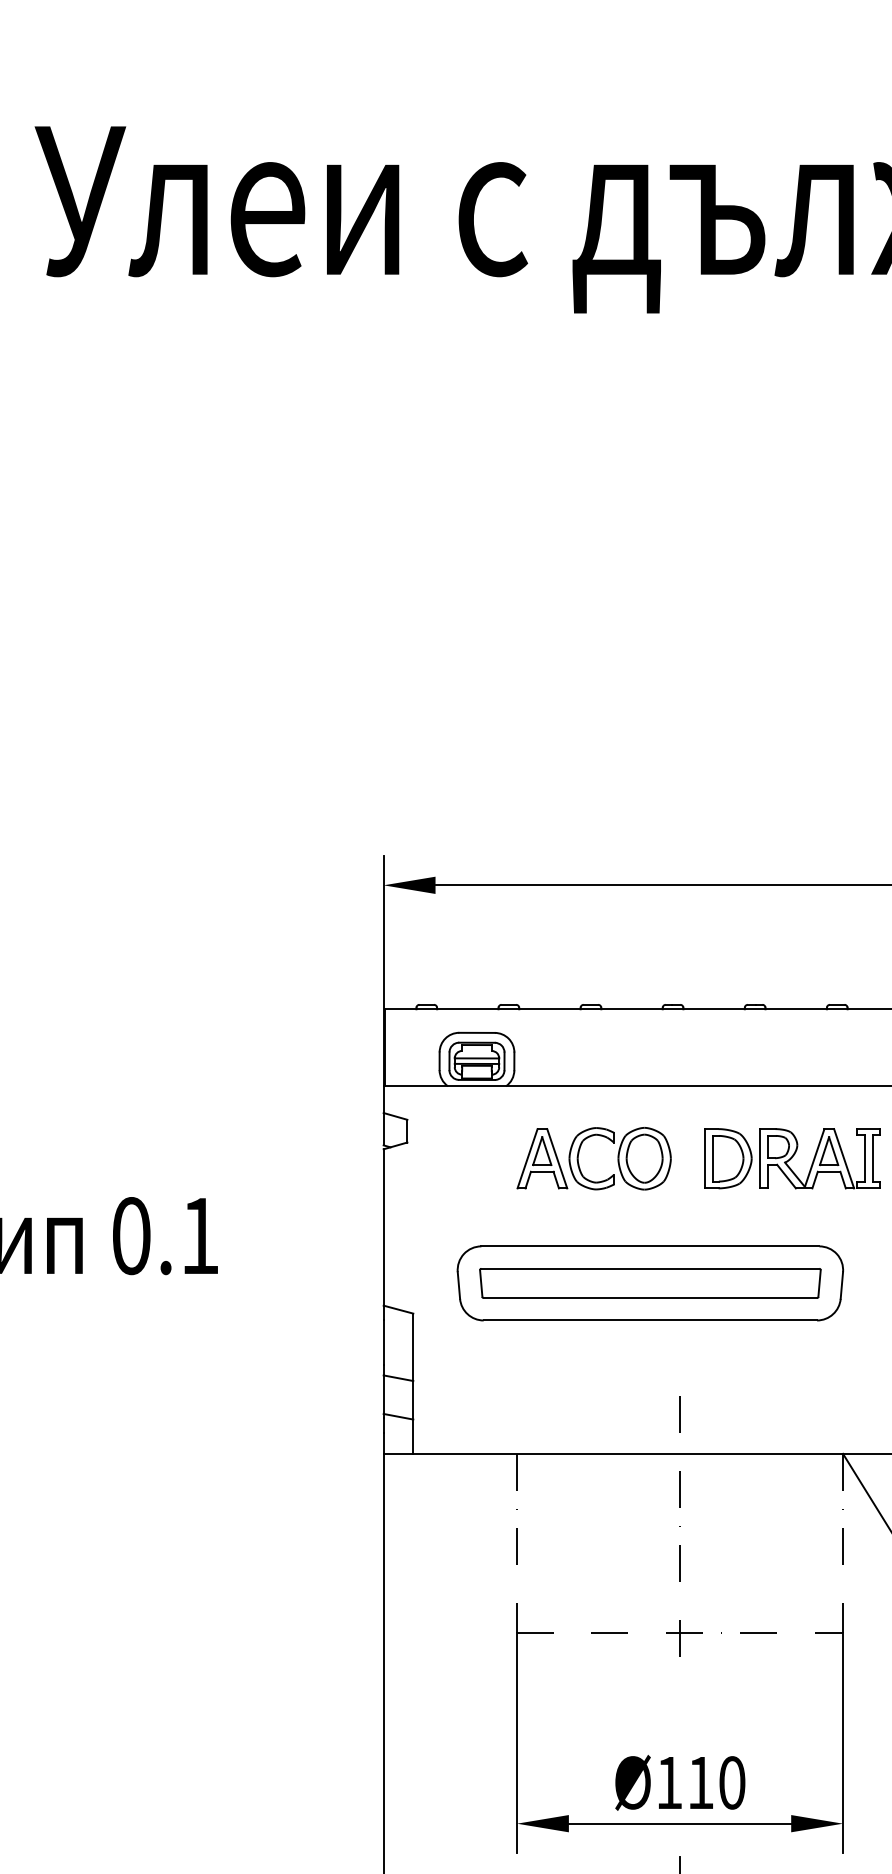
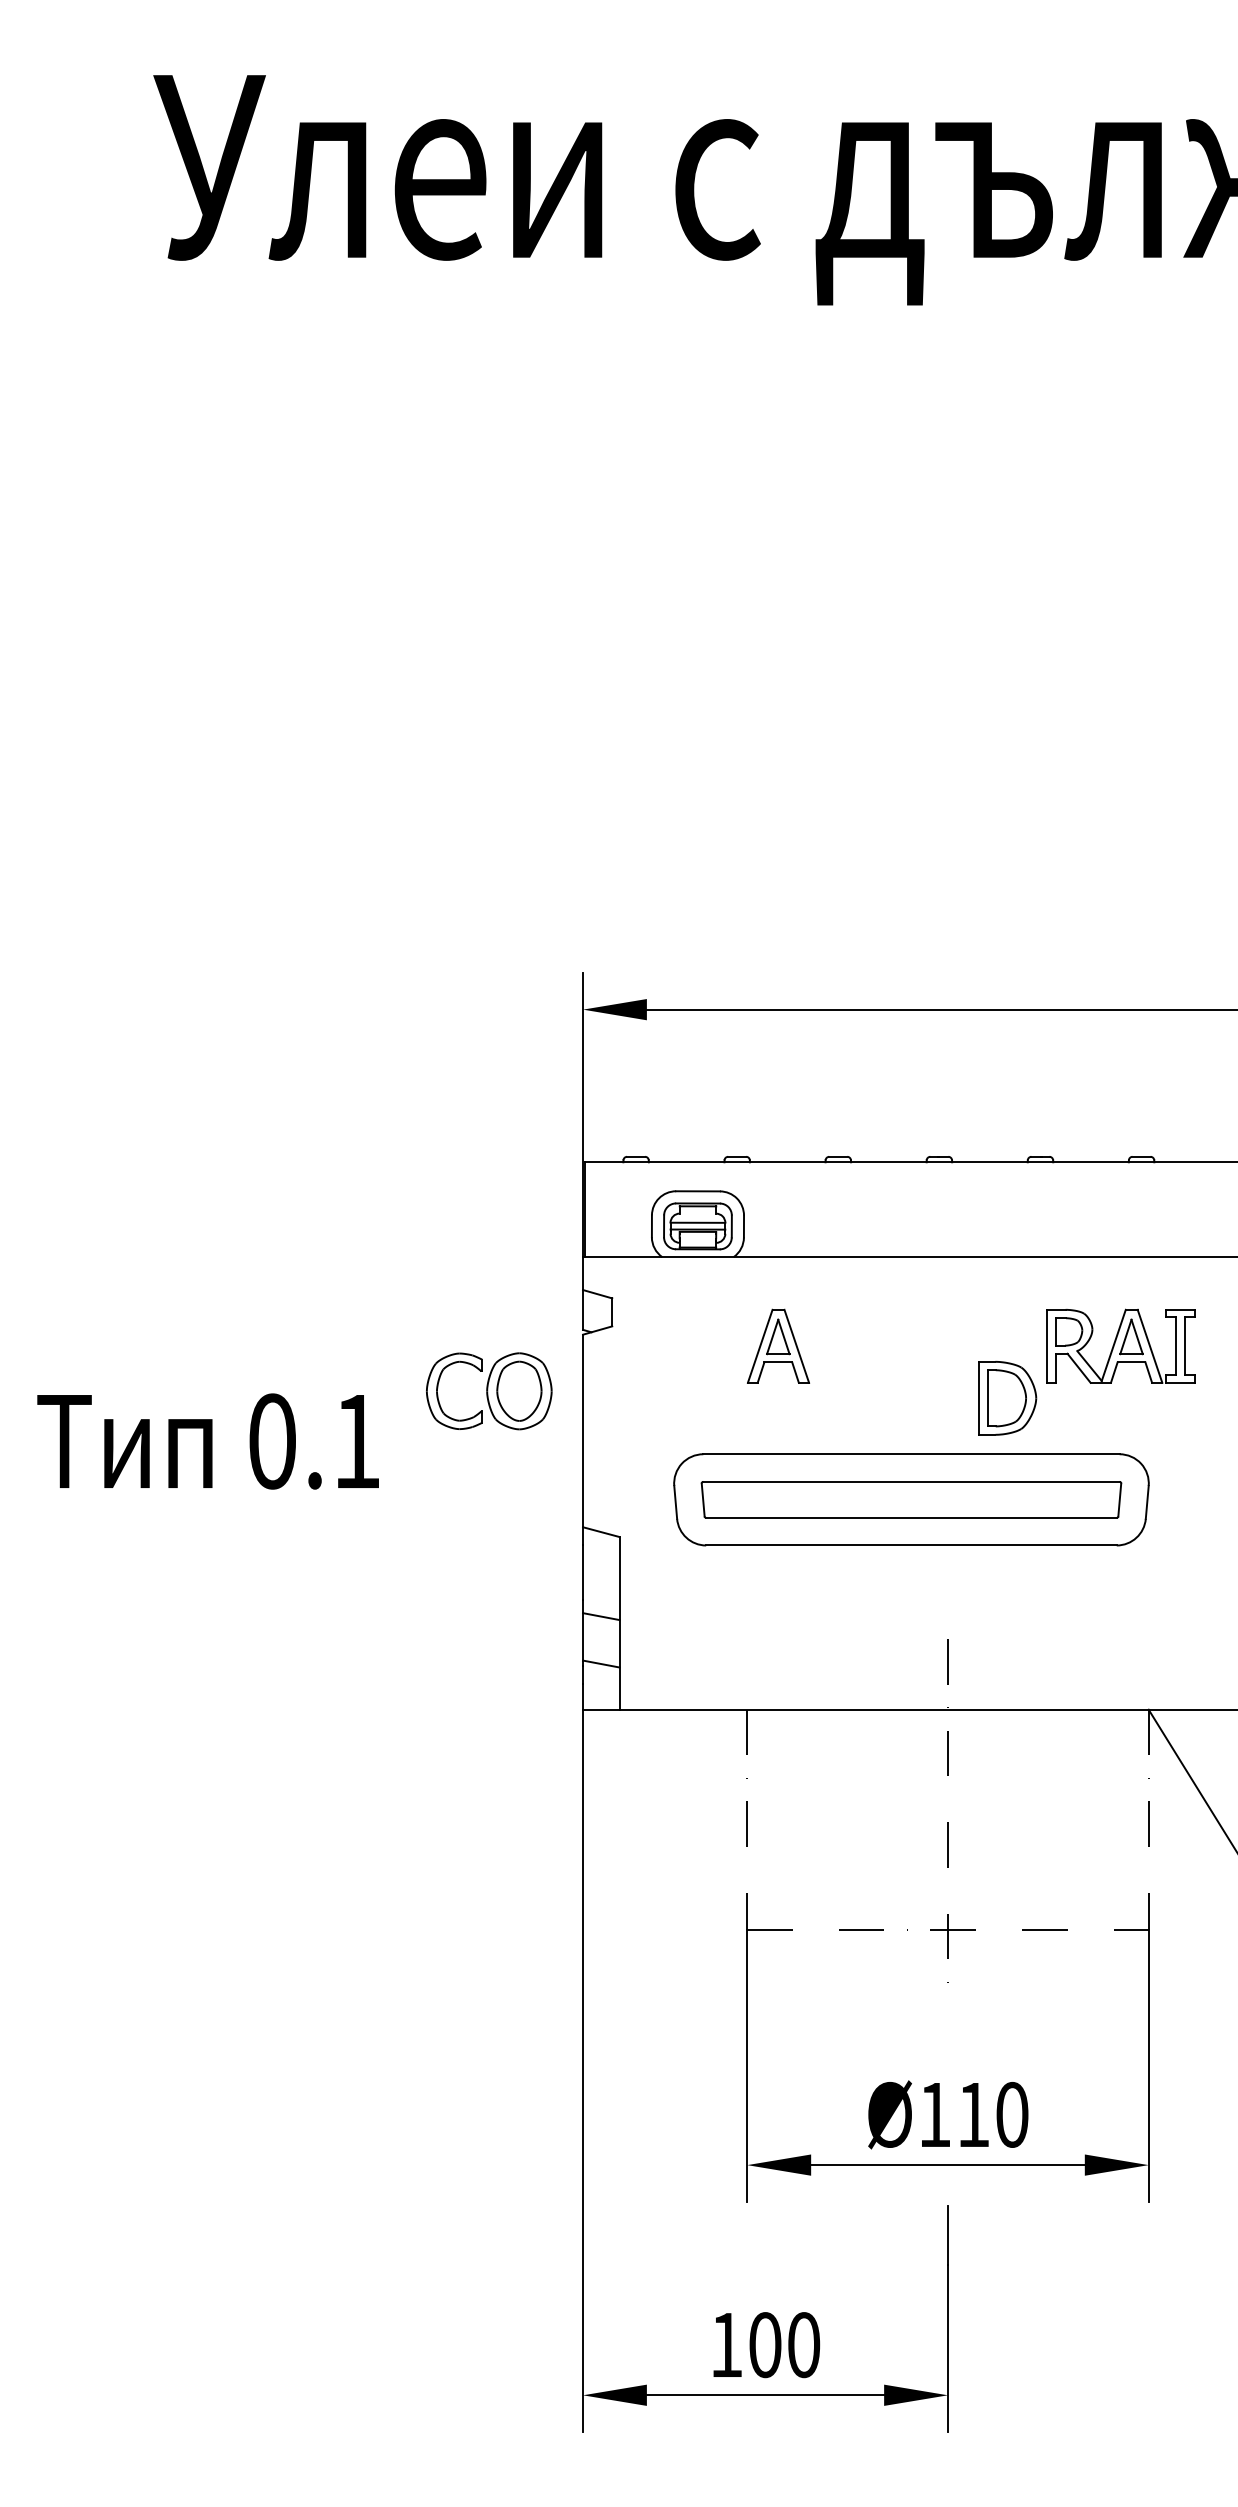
part: (620, 1158) -> (489, 1391), moved
part: (728, 1158) -> (1007, 1398), moved

